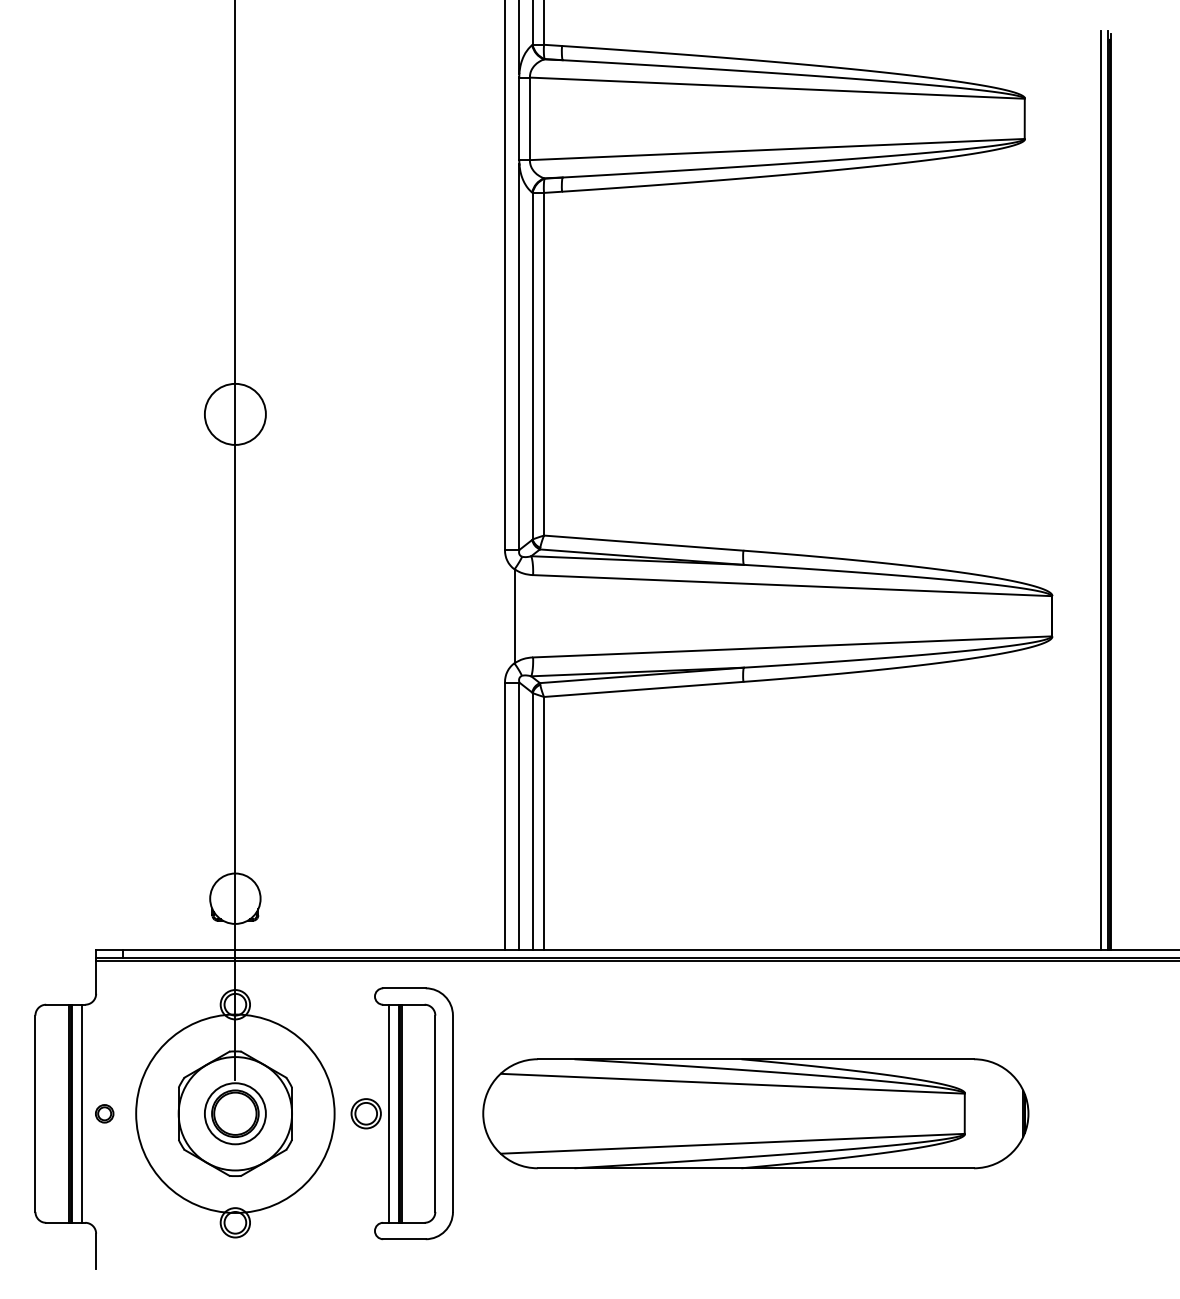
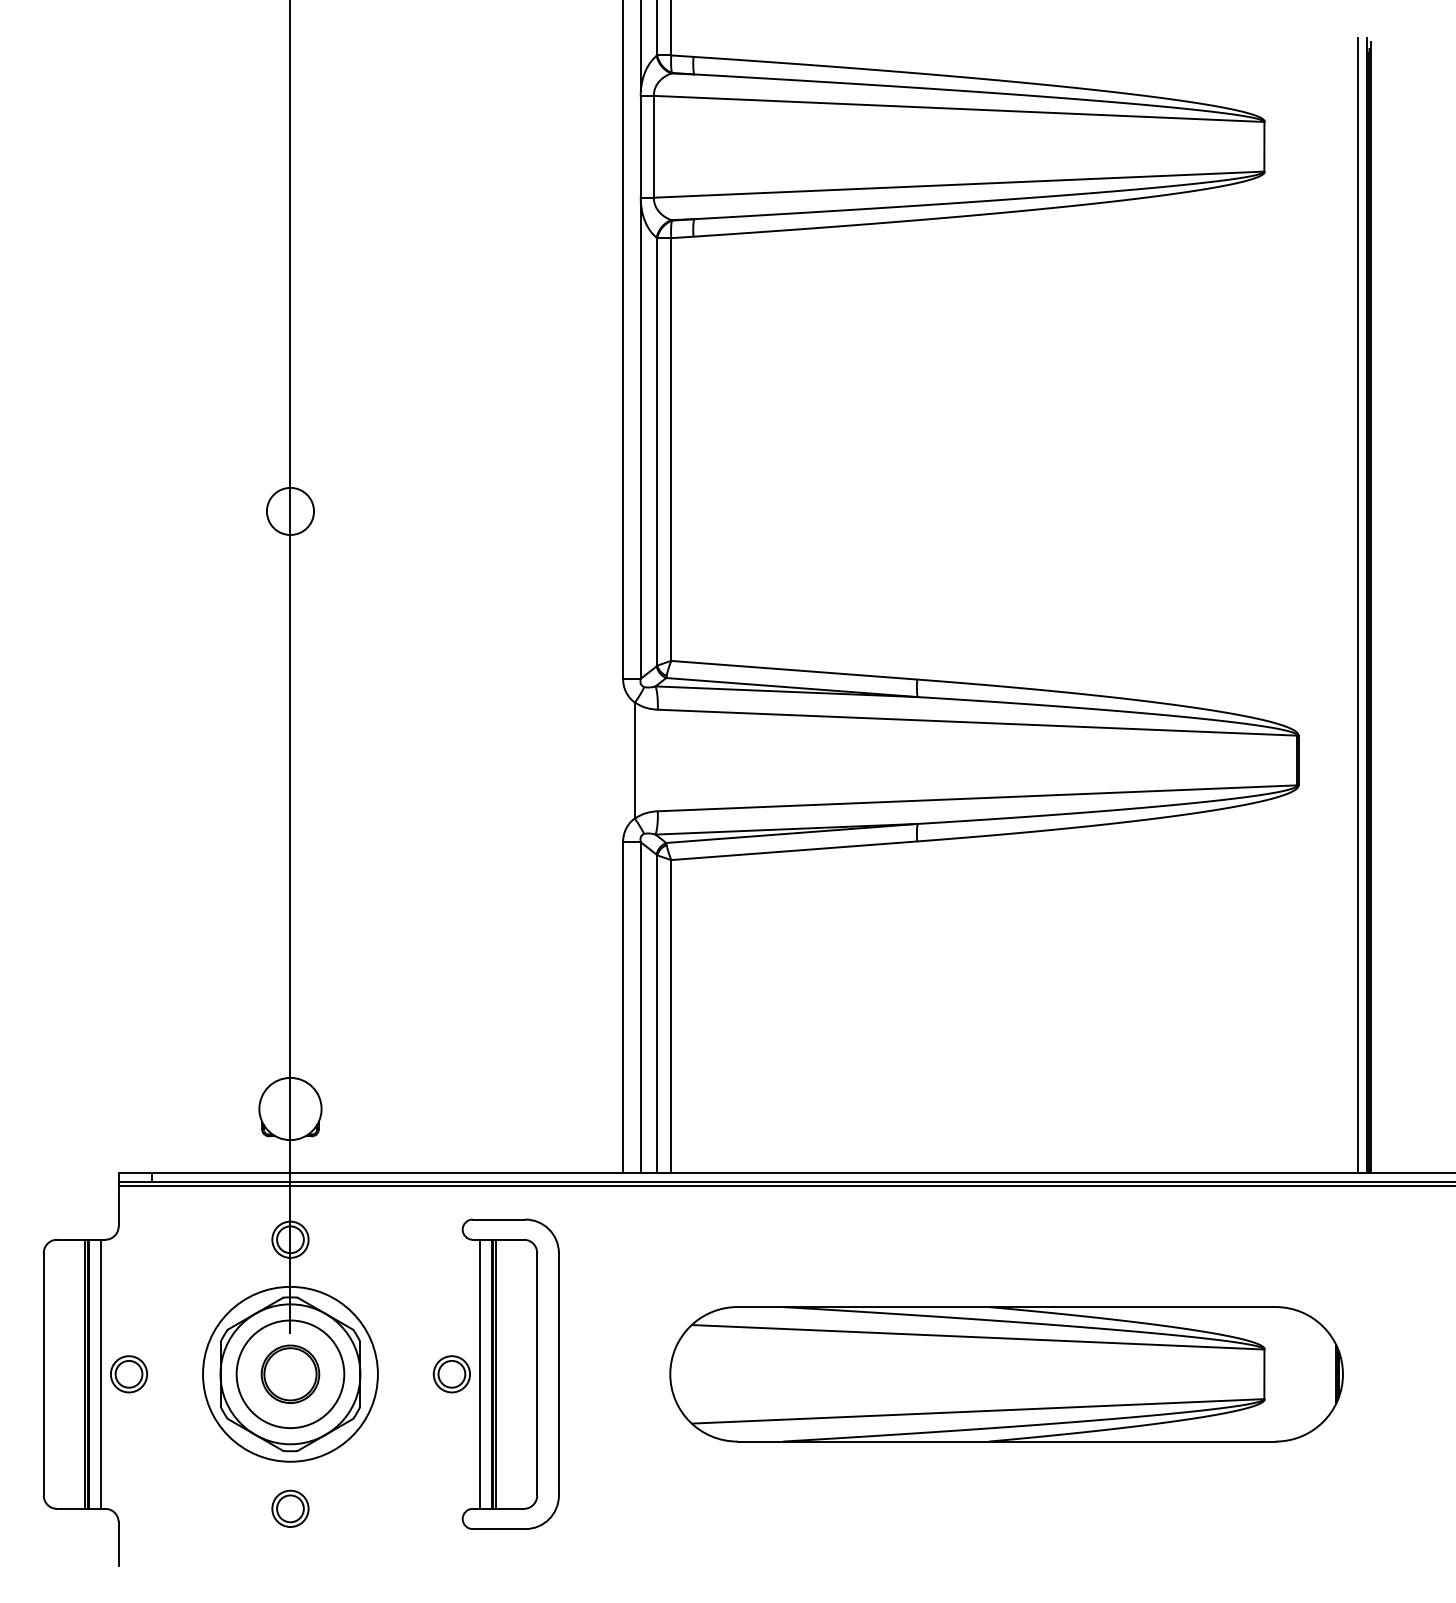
circle: (235, 414) -> (290, 511), size x0.62
part: (104, 1113) -> (129, 1374), size x1.67
circle: (235, 1113) -> (290, 1373), size x0.71
circle: (235, 1113) -> (290, 1374), size x1.43
part: (755, 1113) -> (1006, 1374), moved

